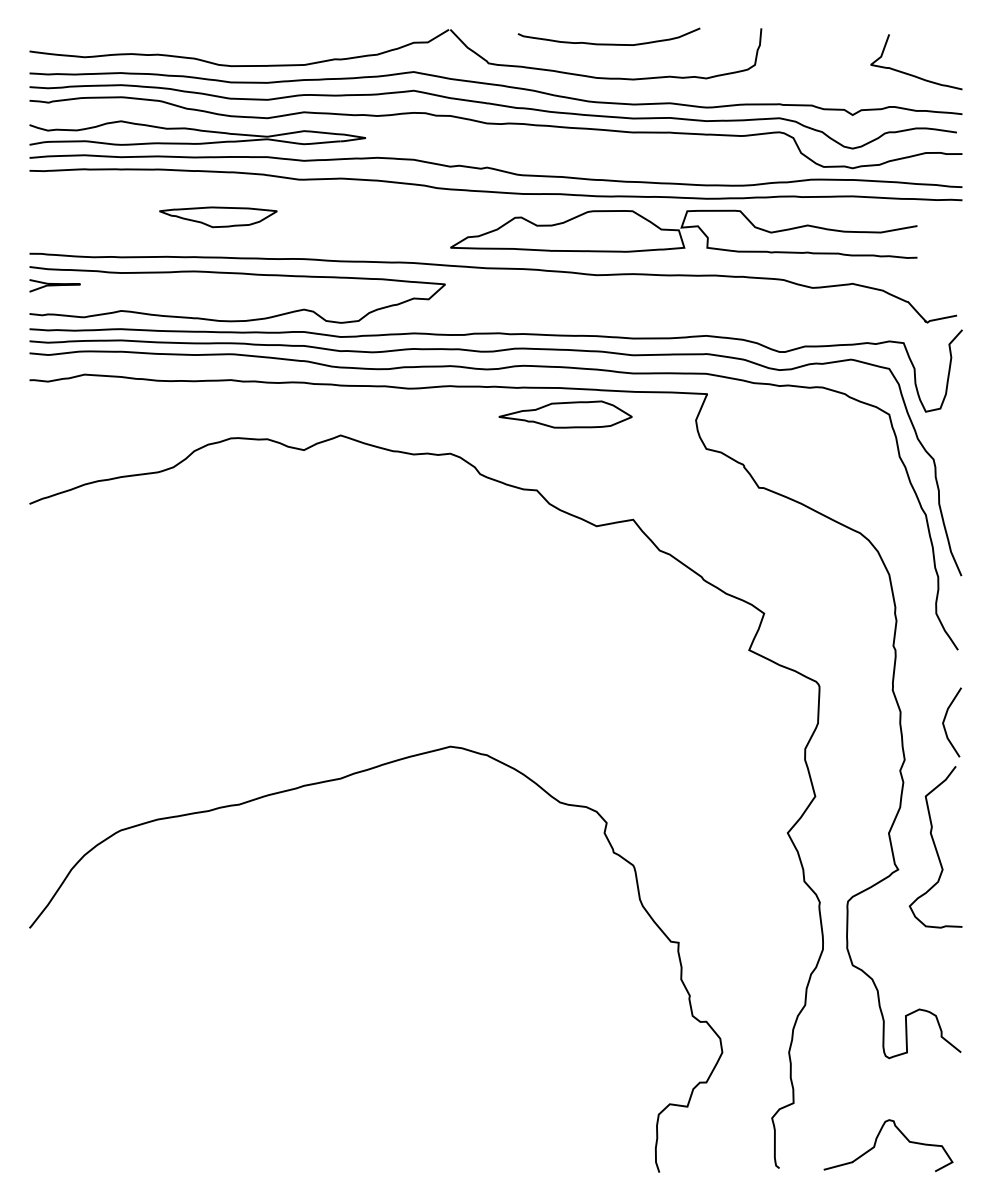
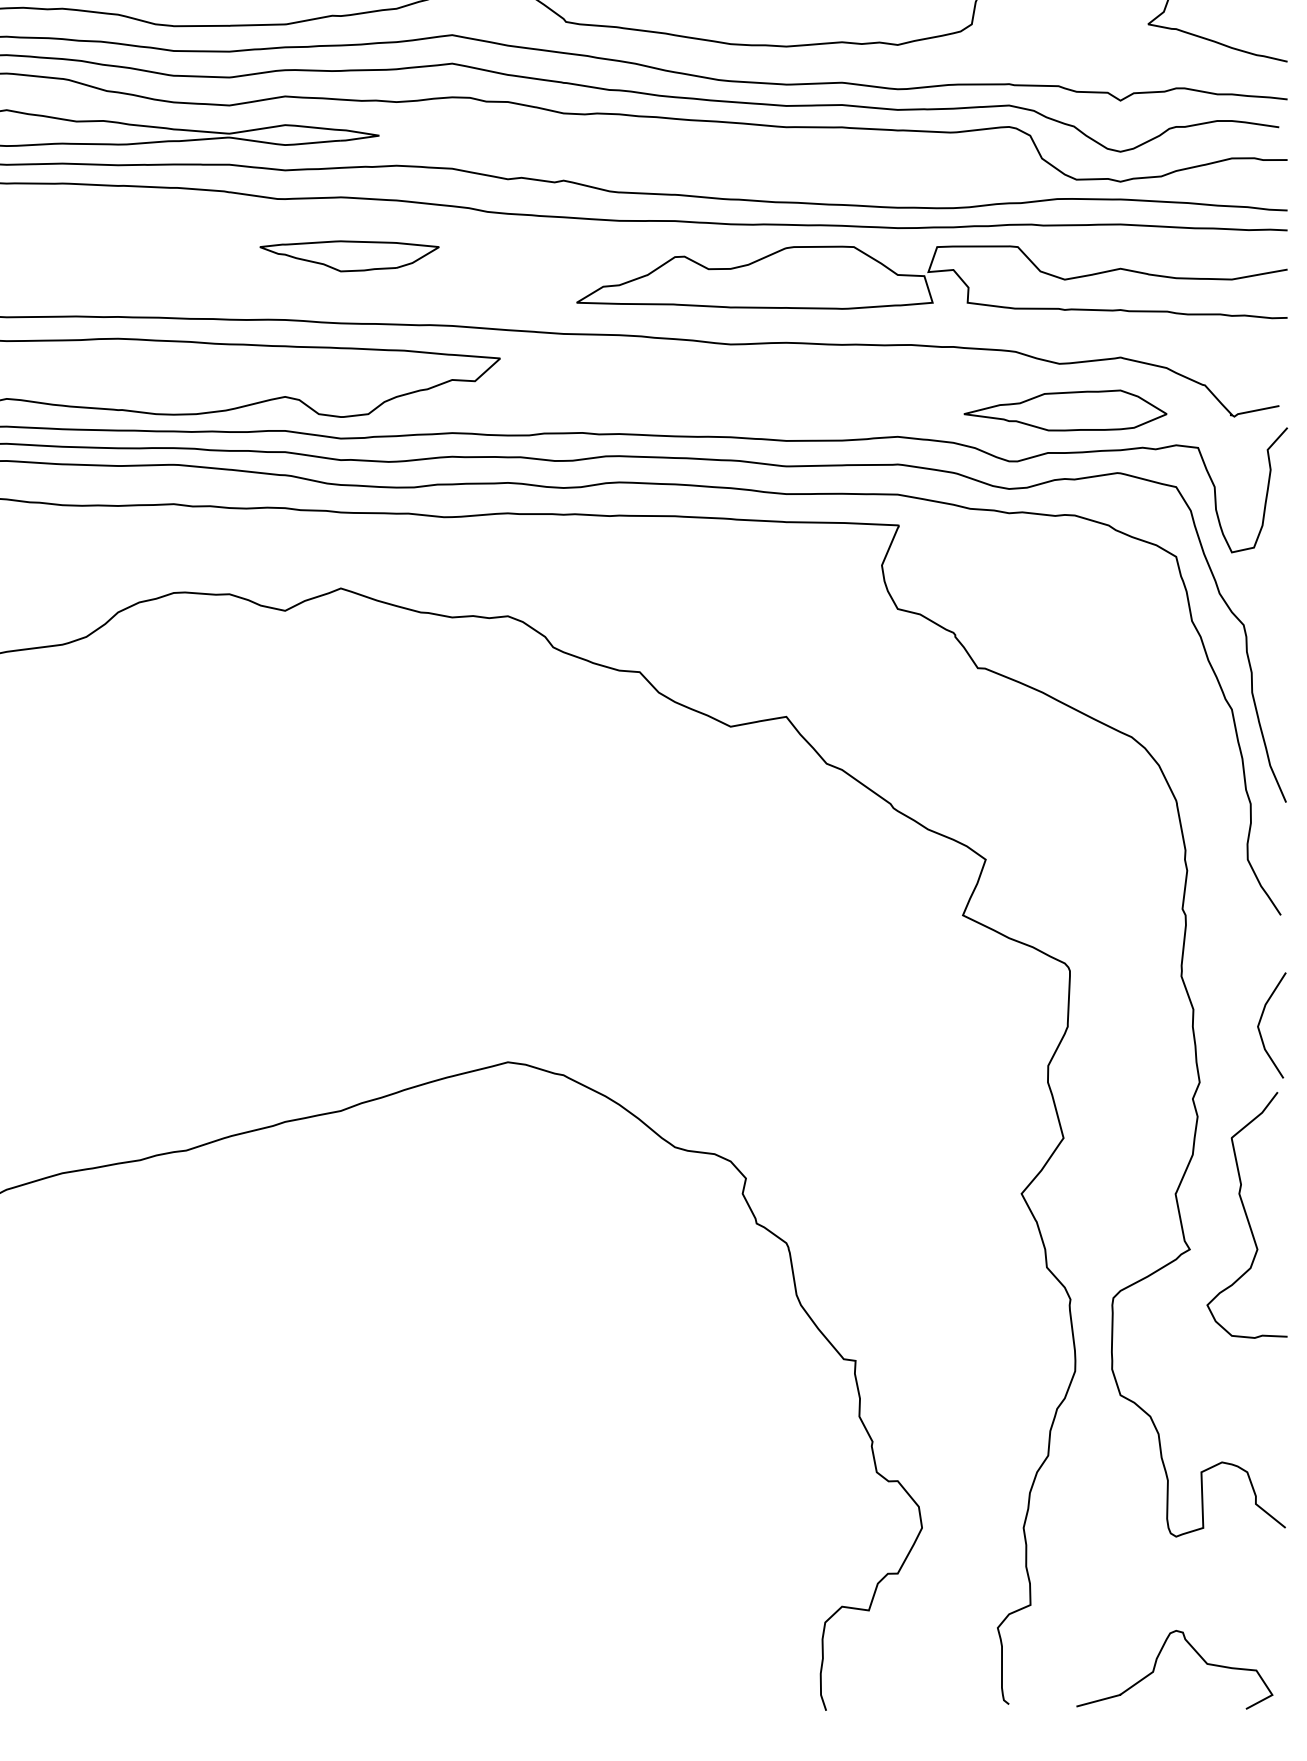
part: (218, 217) -> (349, 256), moved
part: (683, 233) -> (931, 280), moved
part: (565, 414) -> (1065, 410), moved

